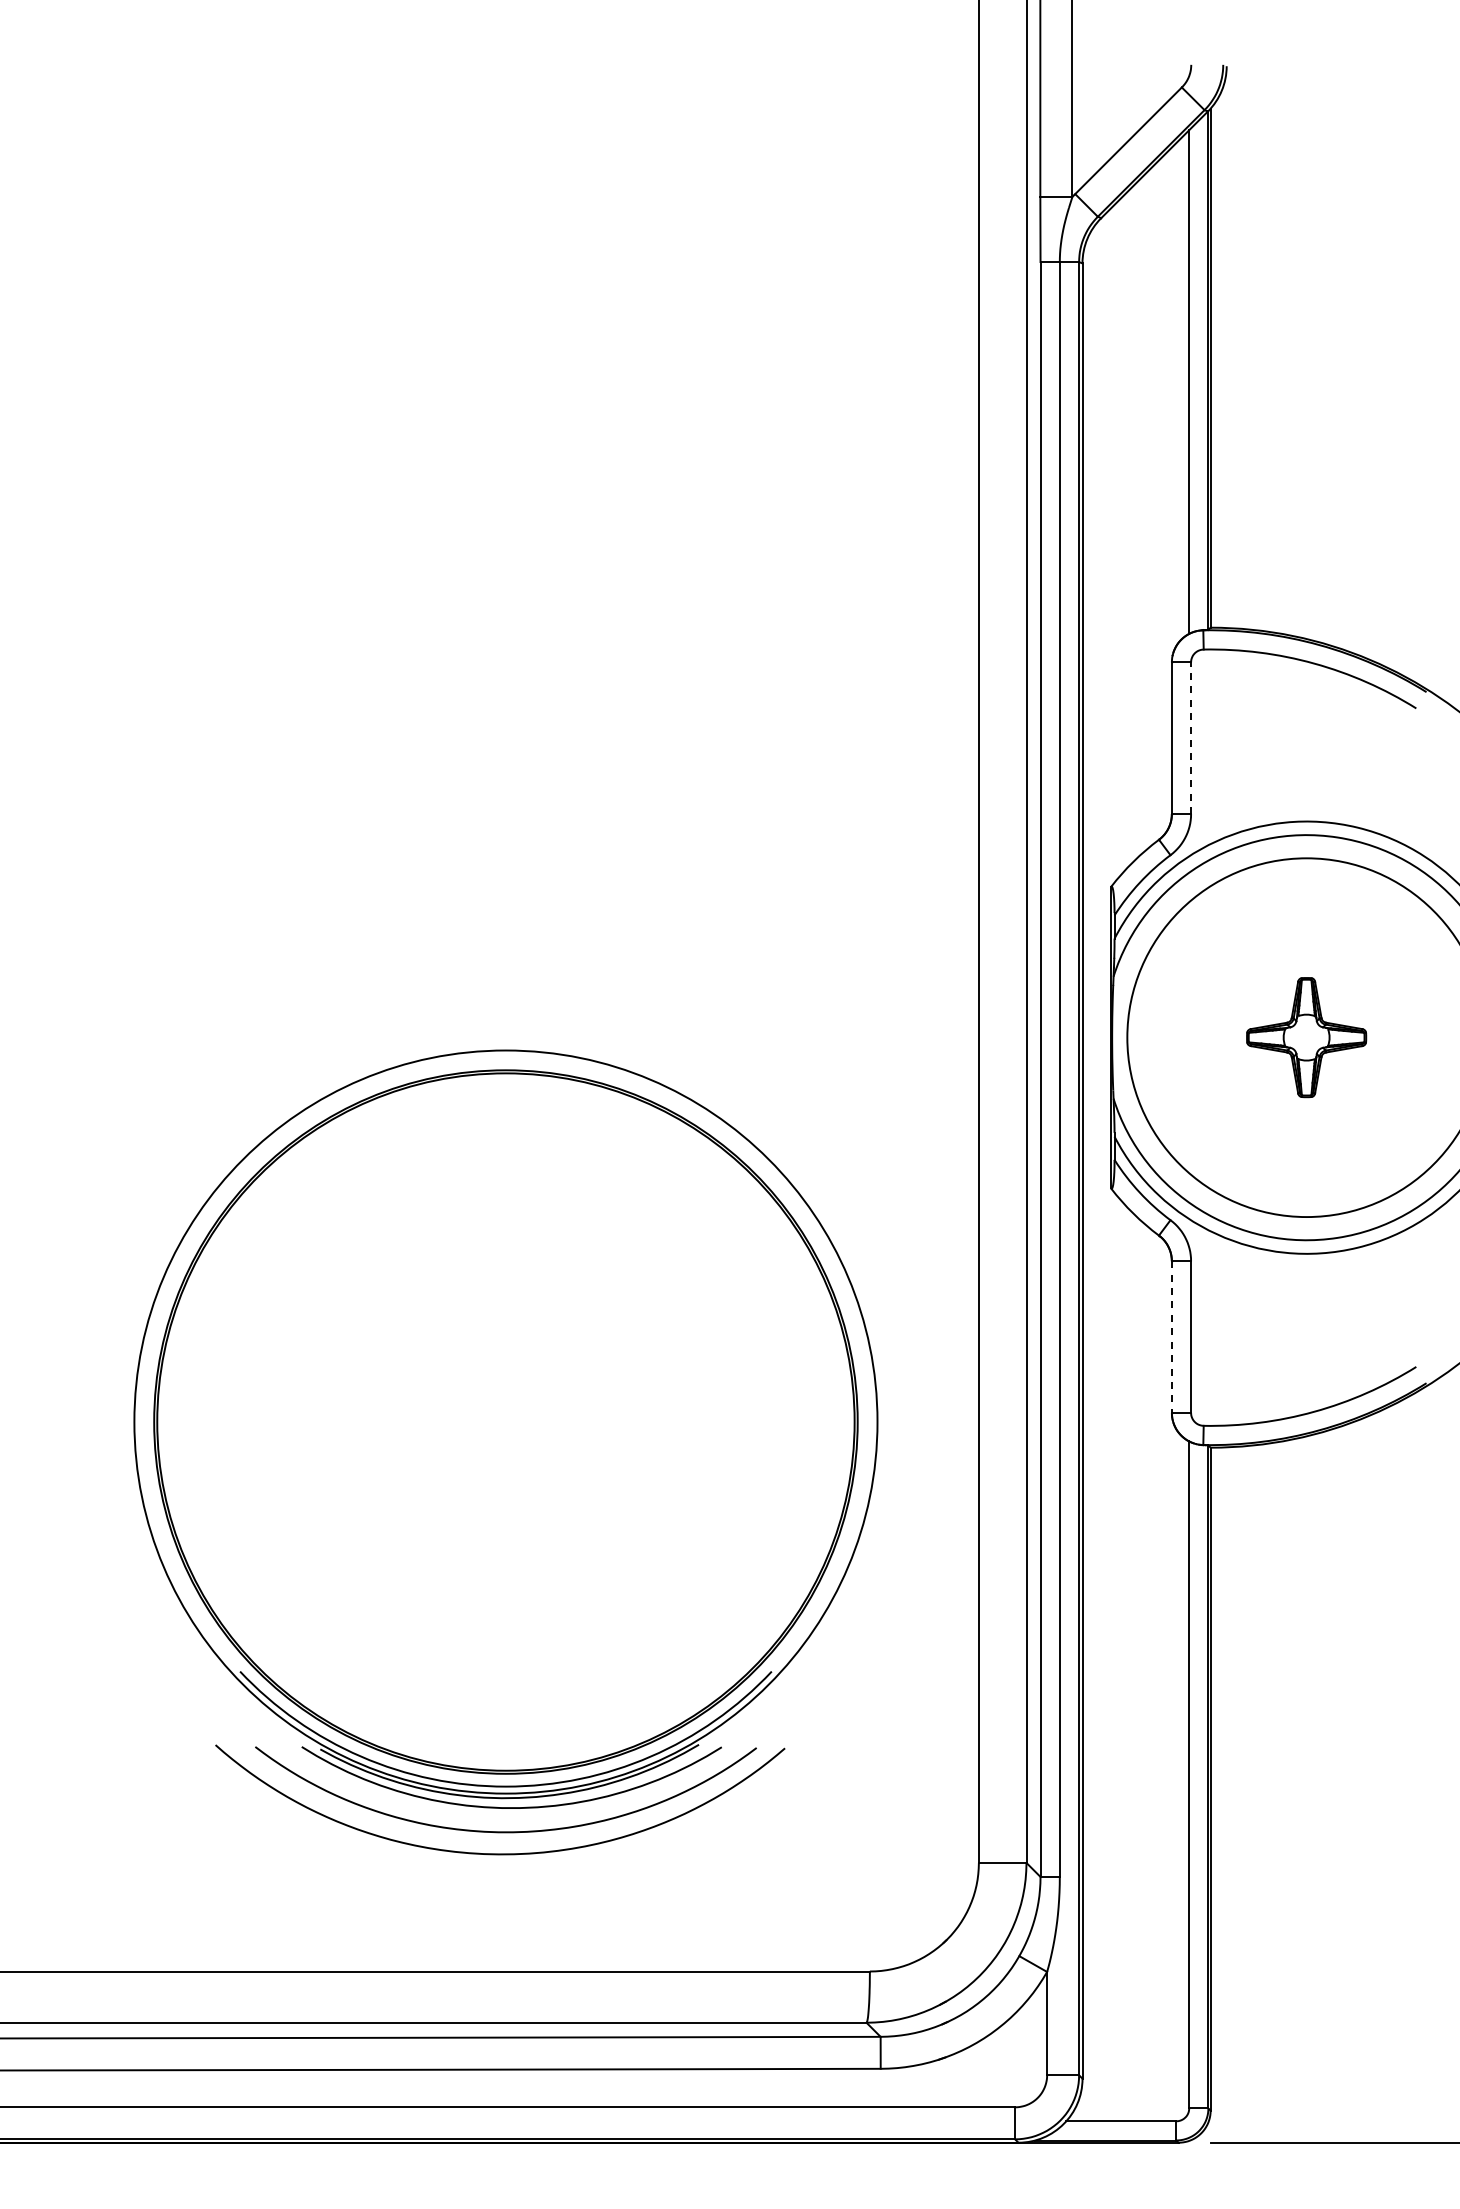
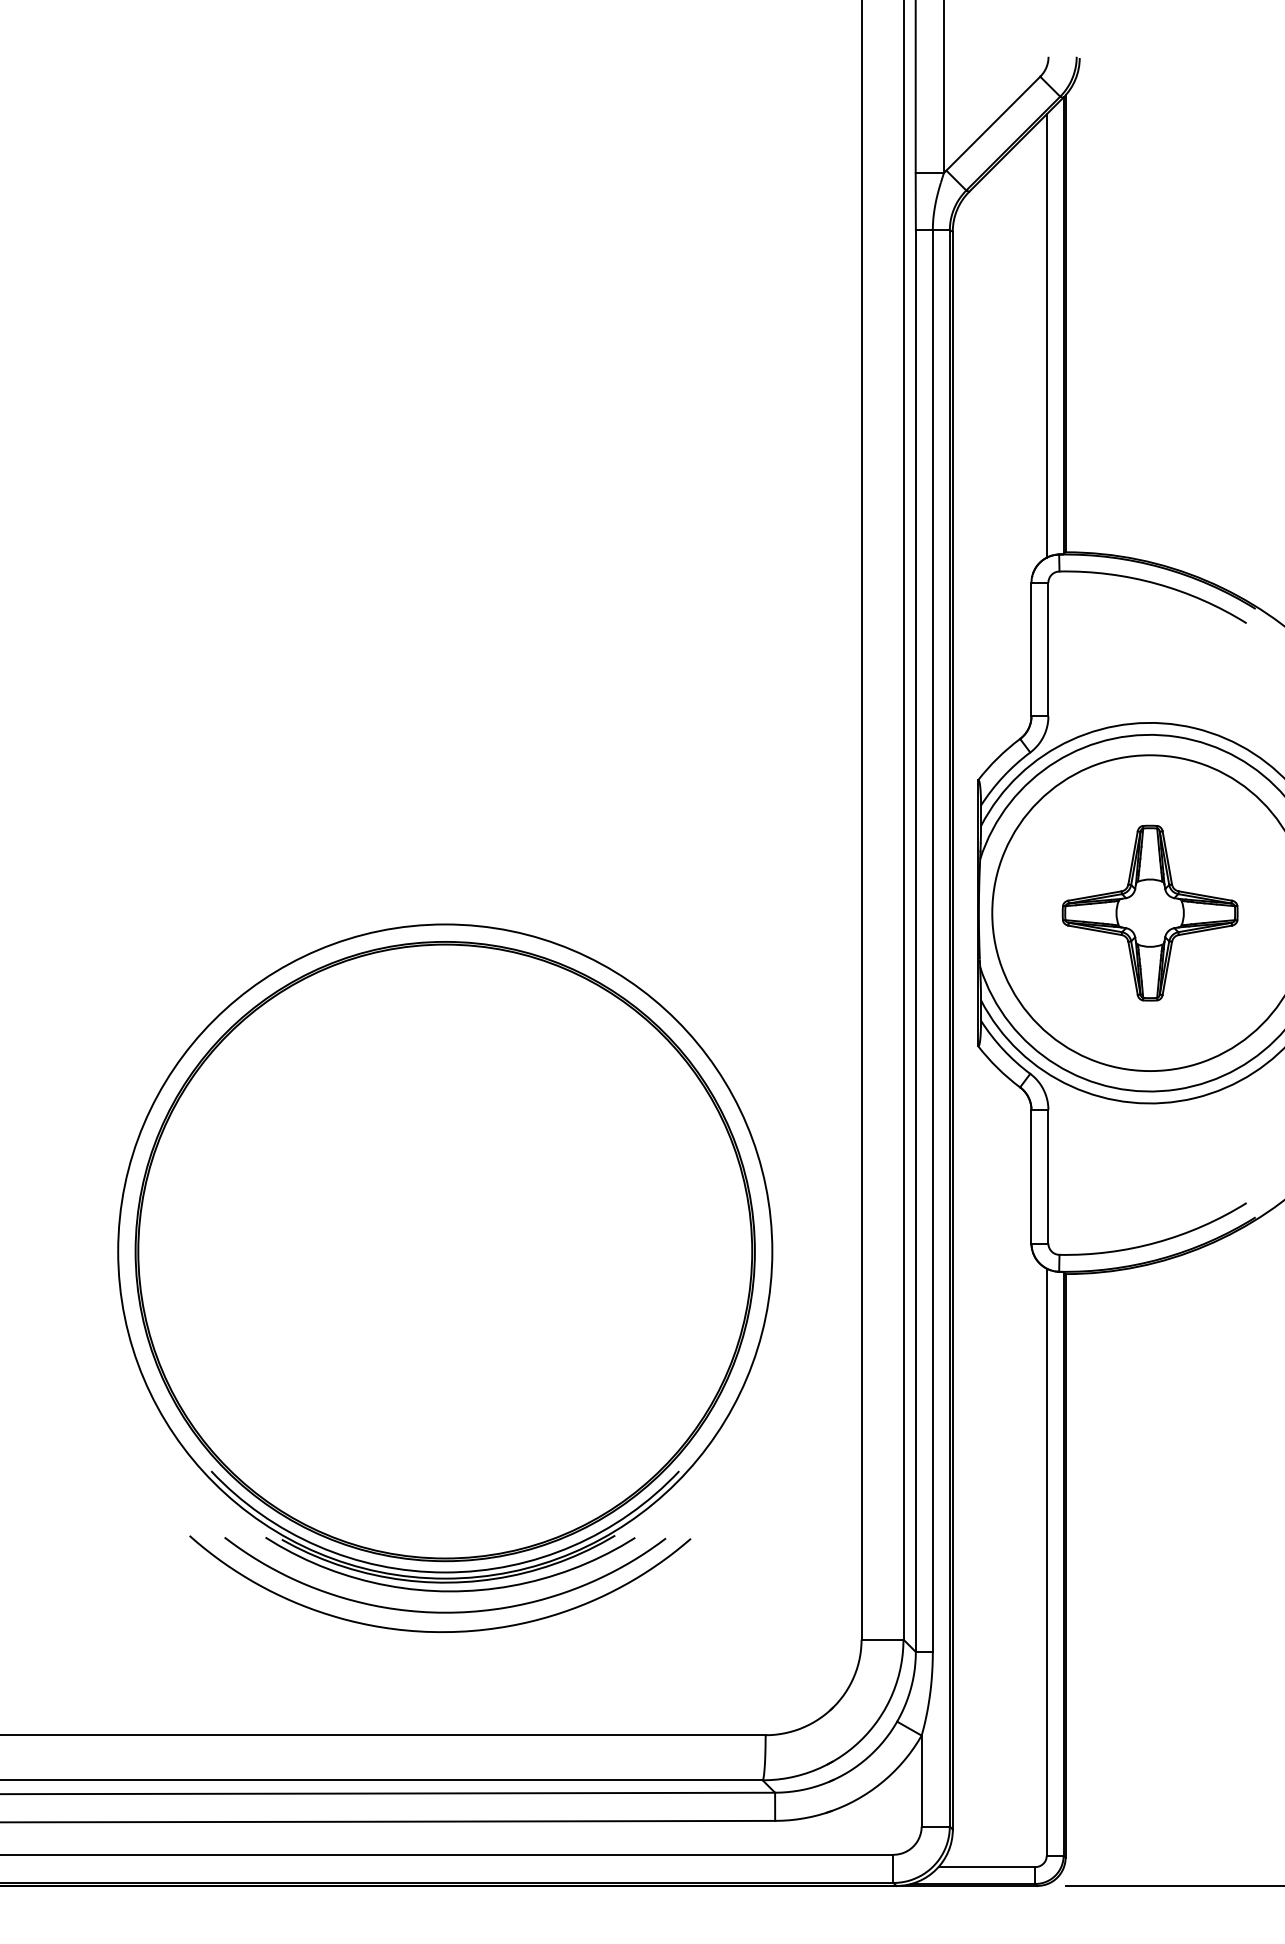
line: (1191, 738) -> (1048, 649), dashed -> solid
part: (1306, 1037) -> (1149, 913), size x1.67
line: (1171, 1337) -> (1031, 1177), dashed -> solid

